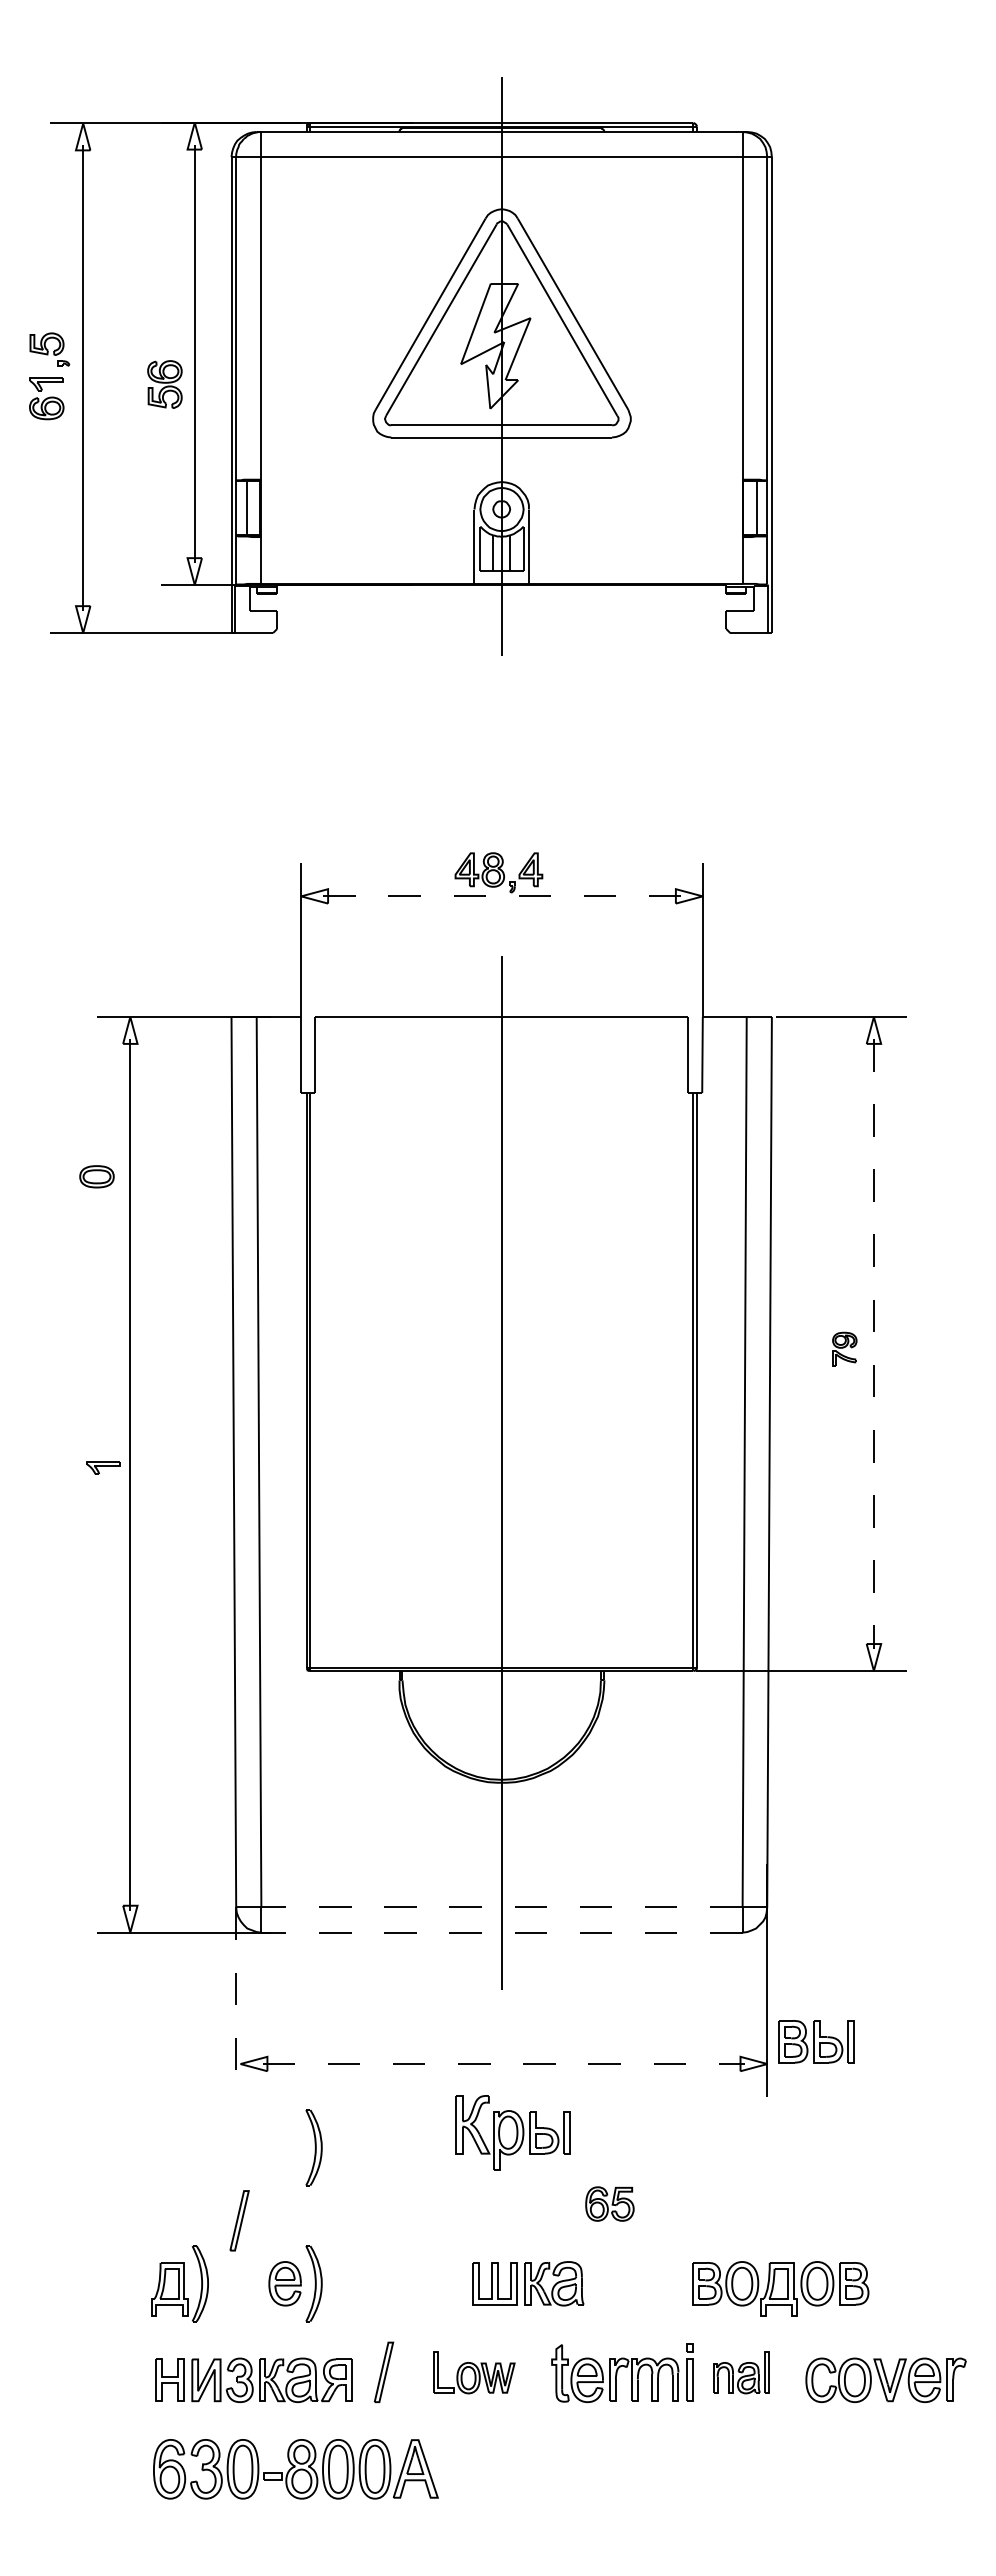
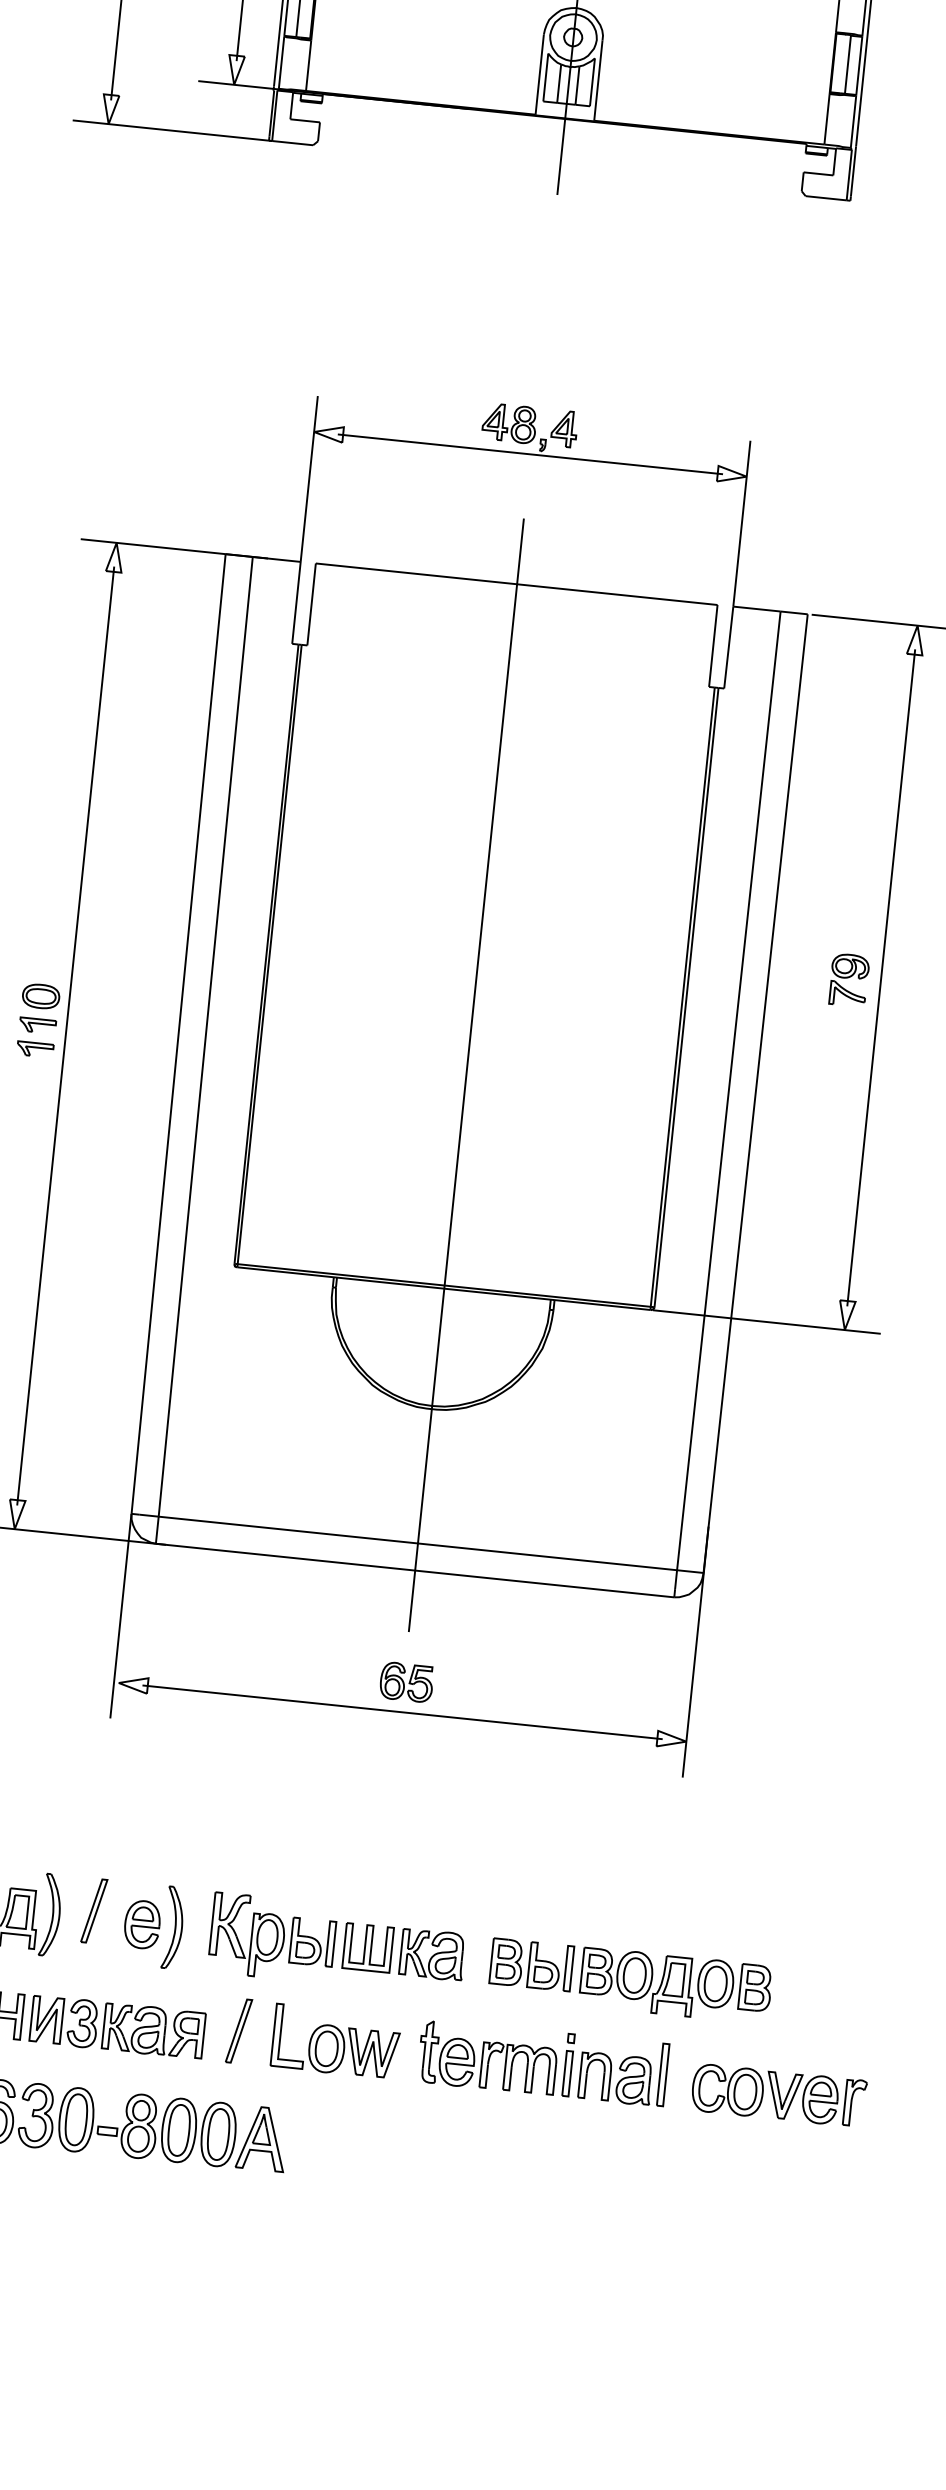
line: (501, 896) -> (529, 454), dashed -> solid
part: (96, 1176) -> (40, 996), moved
line: (873, 1343) -> (880, 977), dashed -> solid
part: (844, 1348) -> (849, 979), size x1.43
part: (103, 1489) -> (35, 1048), added
line: (501, 1907) -> (417, 1543), dashed -> solid
line: (501, 1932) -> (414, 1570), dashed -> solid
line: (236, 2002) -> (121, 1616), dashed -> solid
part: (816, 2041) -> (531, 1964), moved
line: (504, 2064) -> (403, 1712), dashed -> solid
part: (512, 2132) -> (272, 1937), moved
part: (313, 2147) -> (188, 1781), removed
part: (609, 2203) -> (406, 1681), moved
part: (239, 2220) -> (94, 1910), moved
part: (473, 2372) -> (335, 2041), size x1.43
part: (741, 2372) -> (624, 2071), size x1.43

